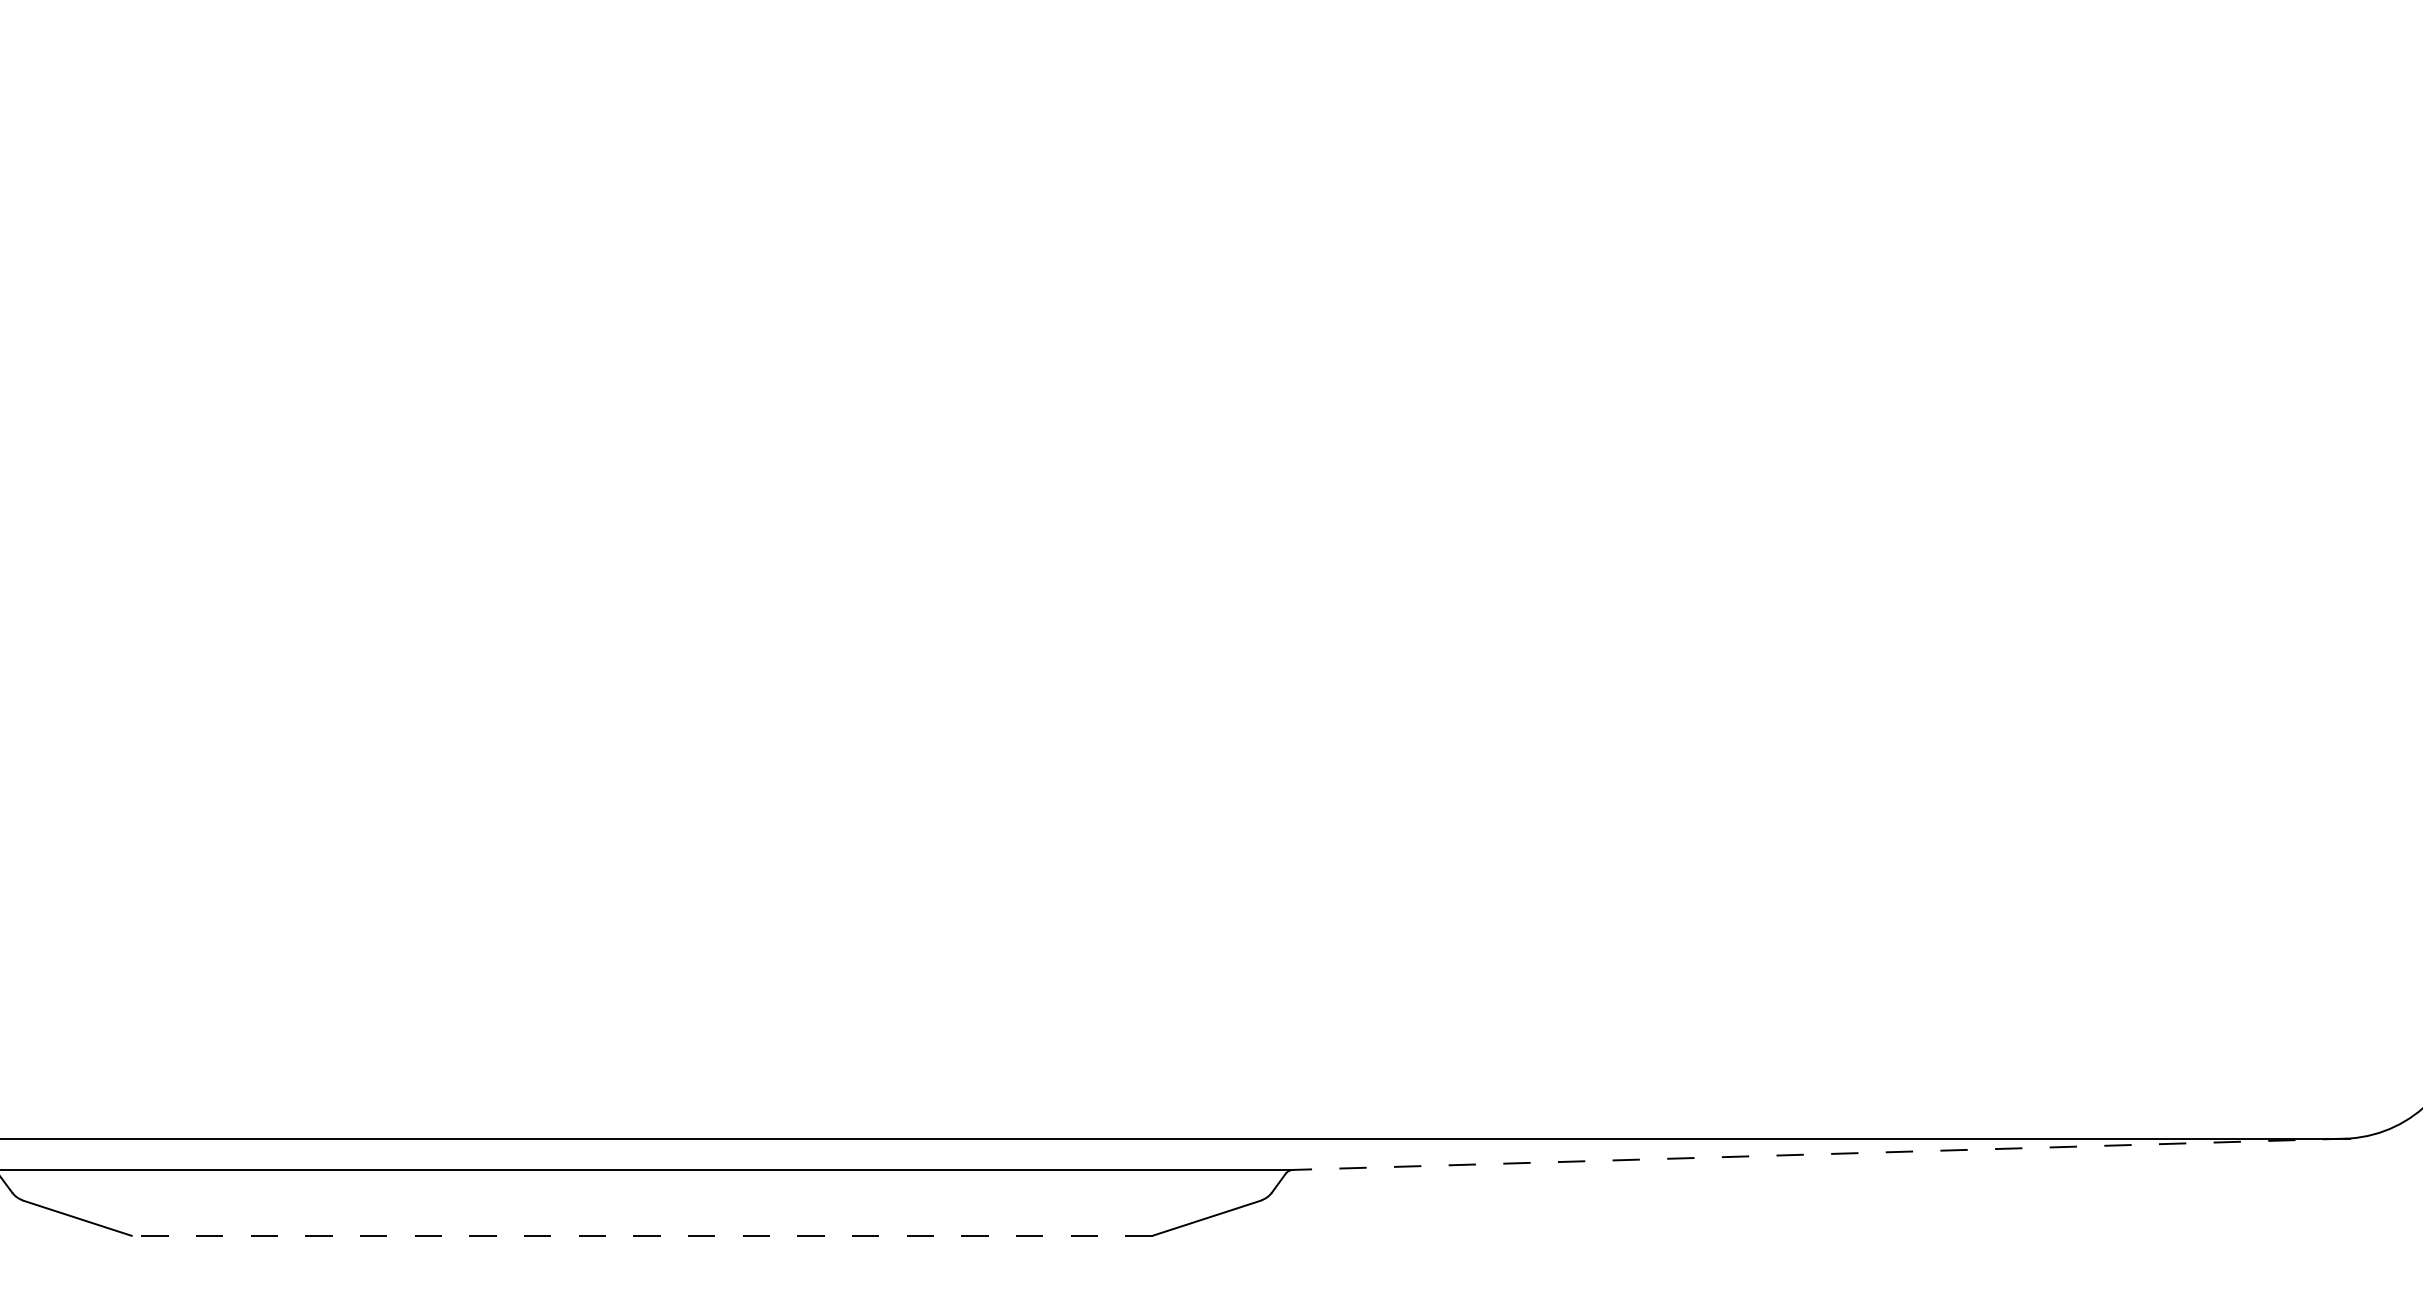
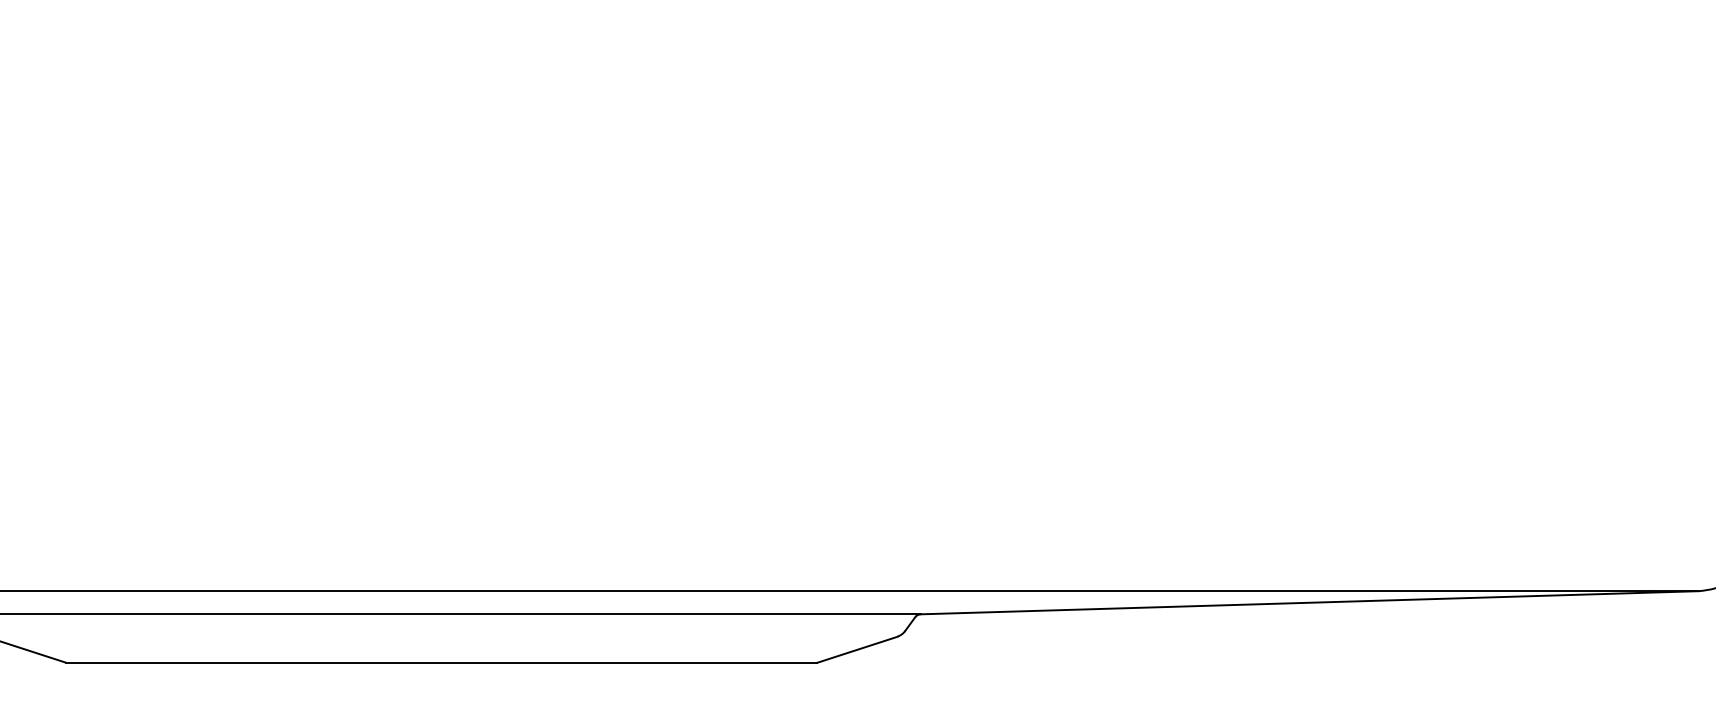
line: (1821, 1154) -> (1309, 602), dashed -> solid
line: (641, 1235) -> (441, 662), dashed -> solid

